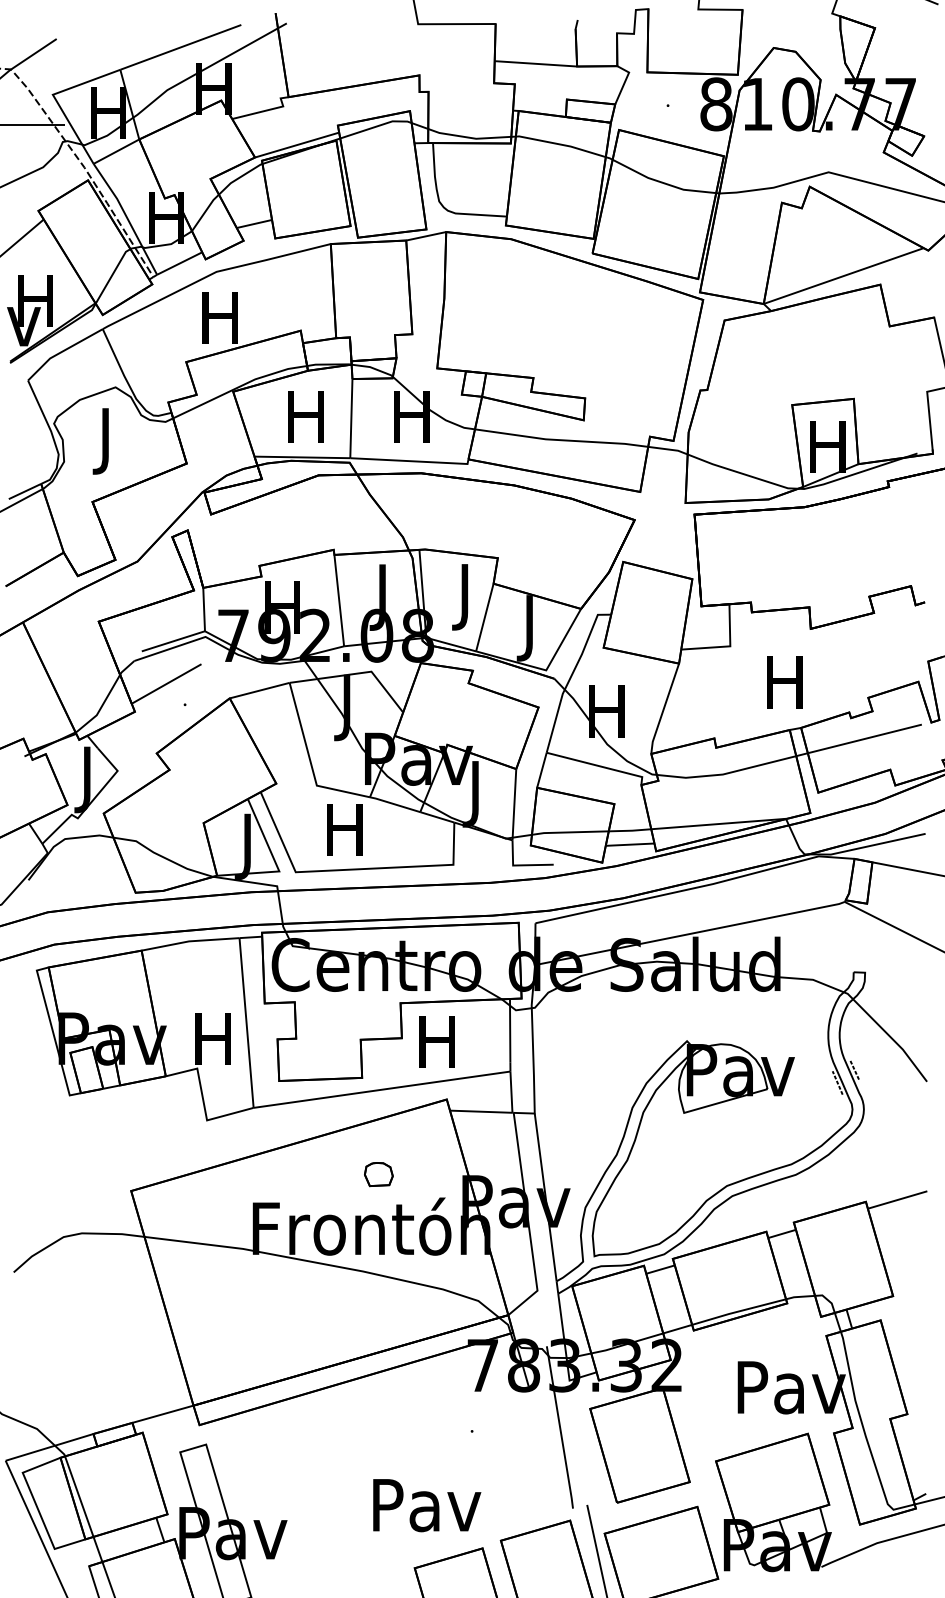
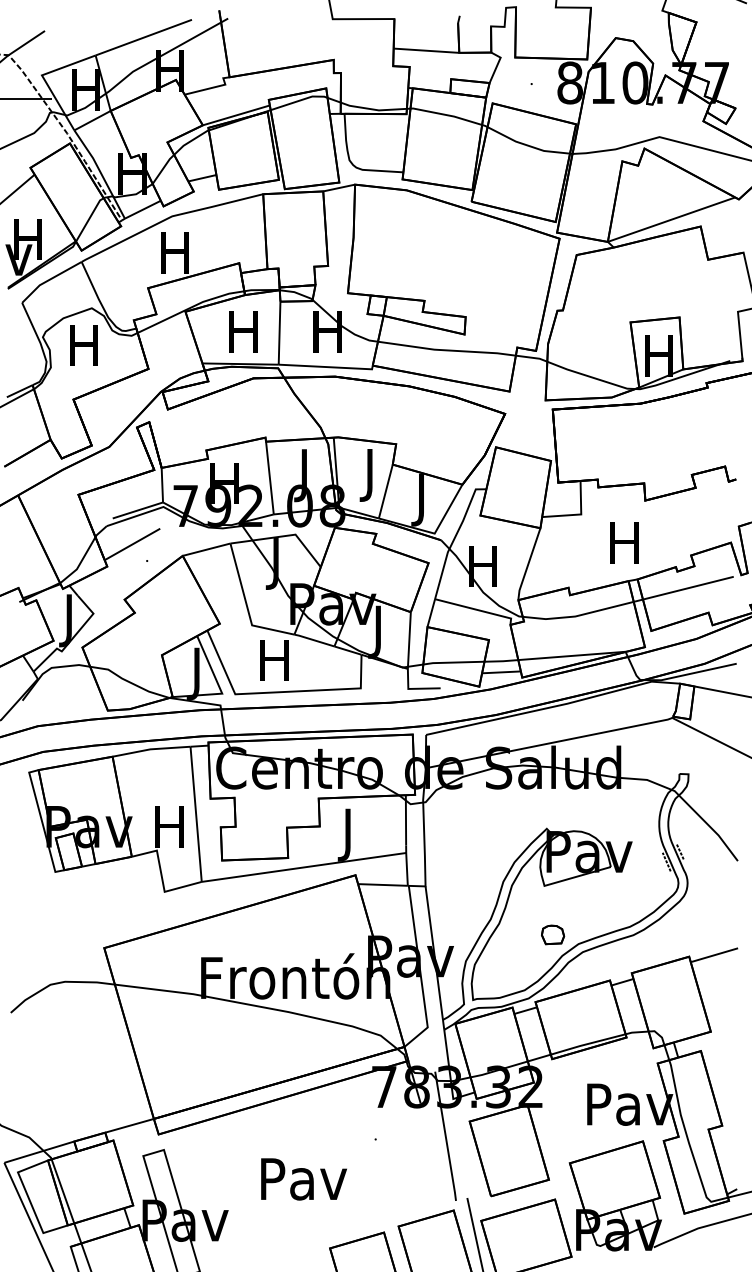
text: (105, 441) -> (83, 351), J -> H
text: (436, 1049) -> (347, 835), H -> J
part: (378, 1174) -> (552, 934), moved
text: (427, 1505) -> (304, 1179), moved

